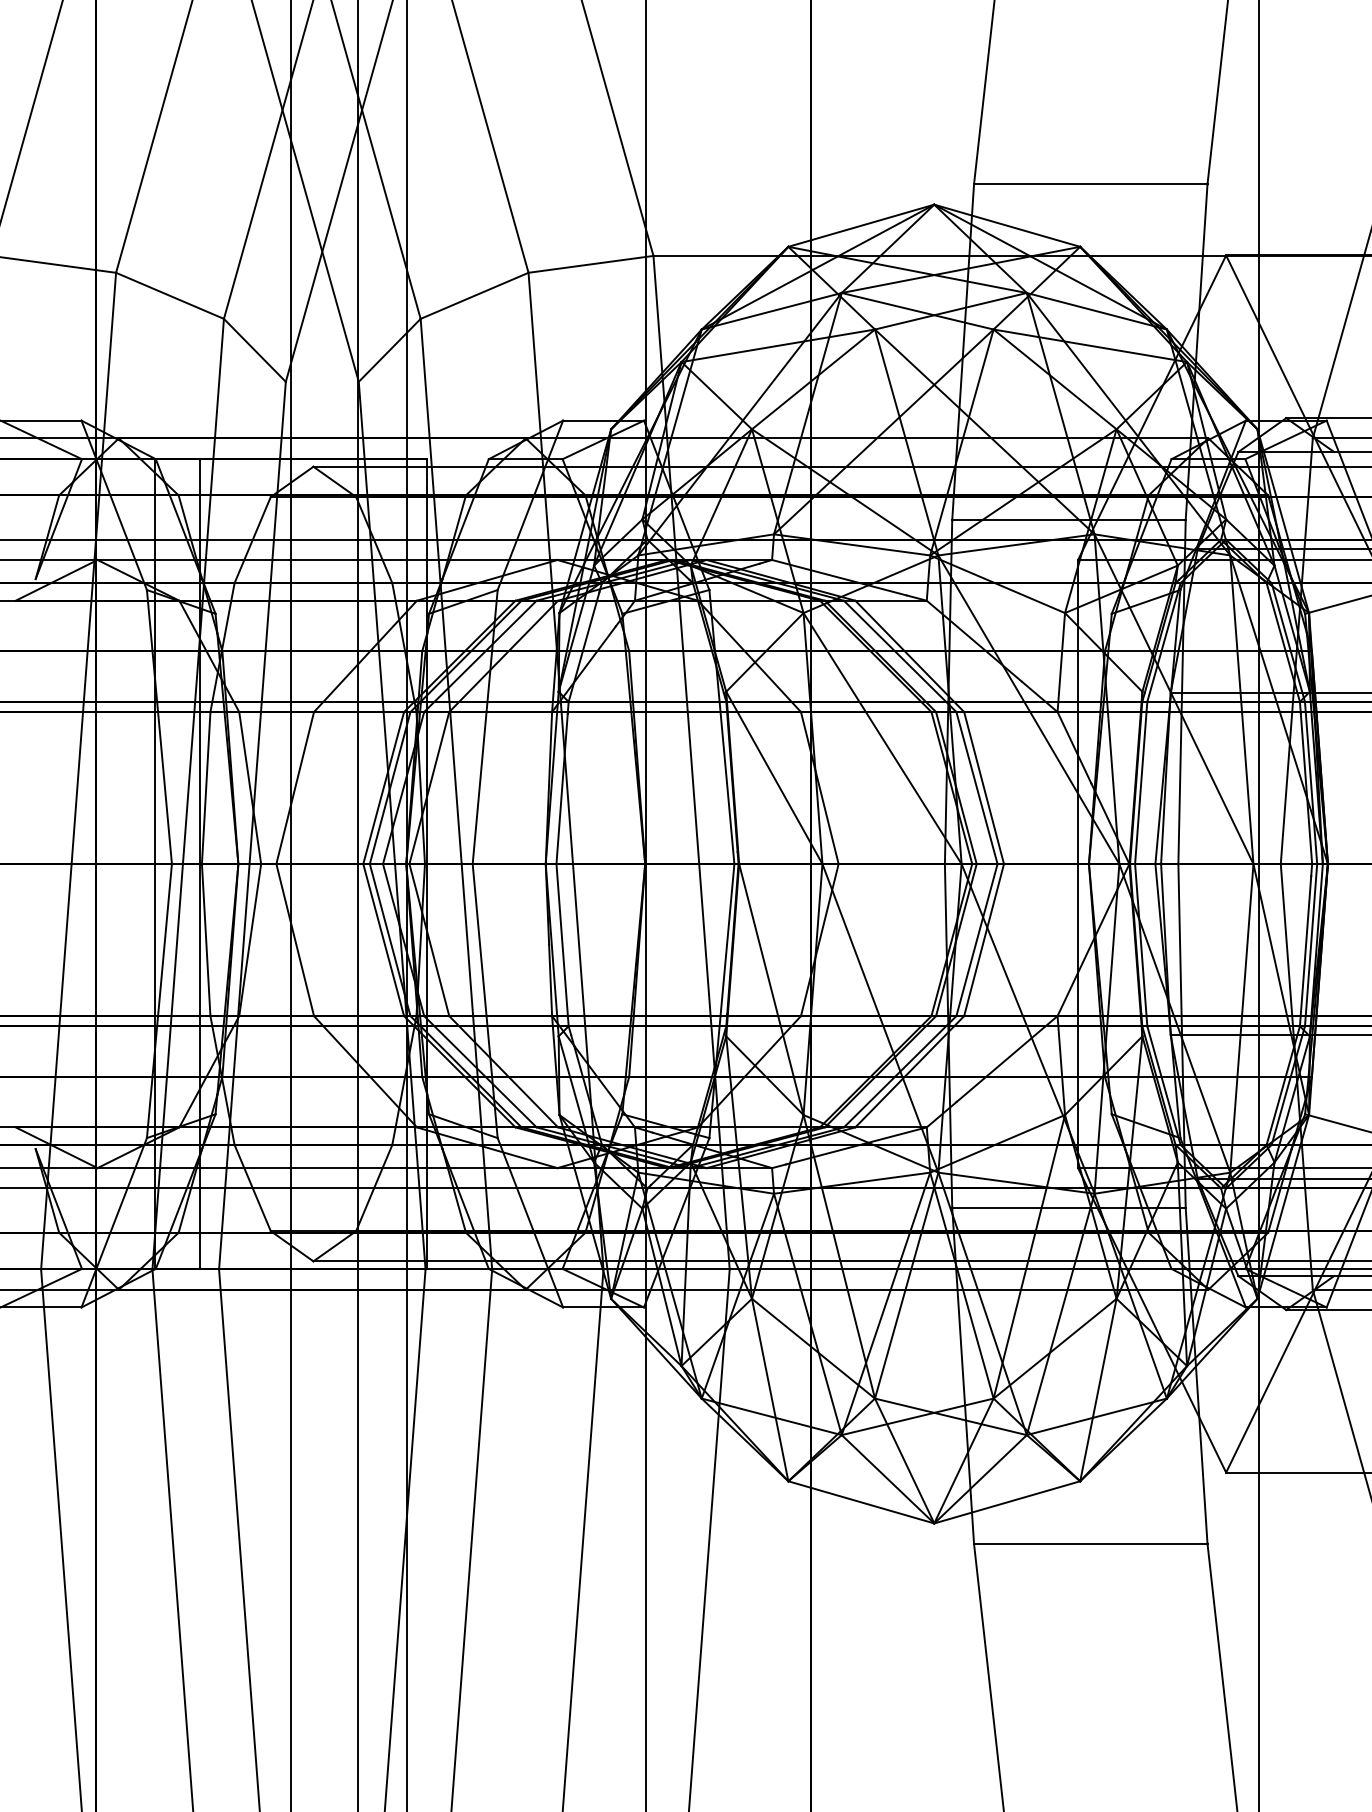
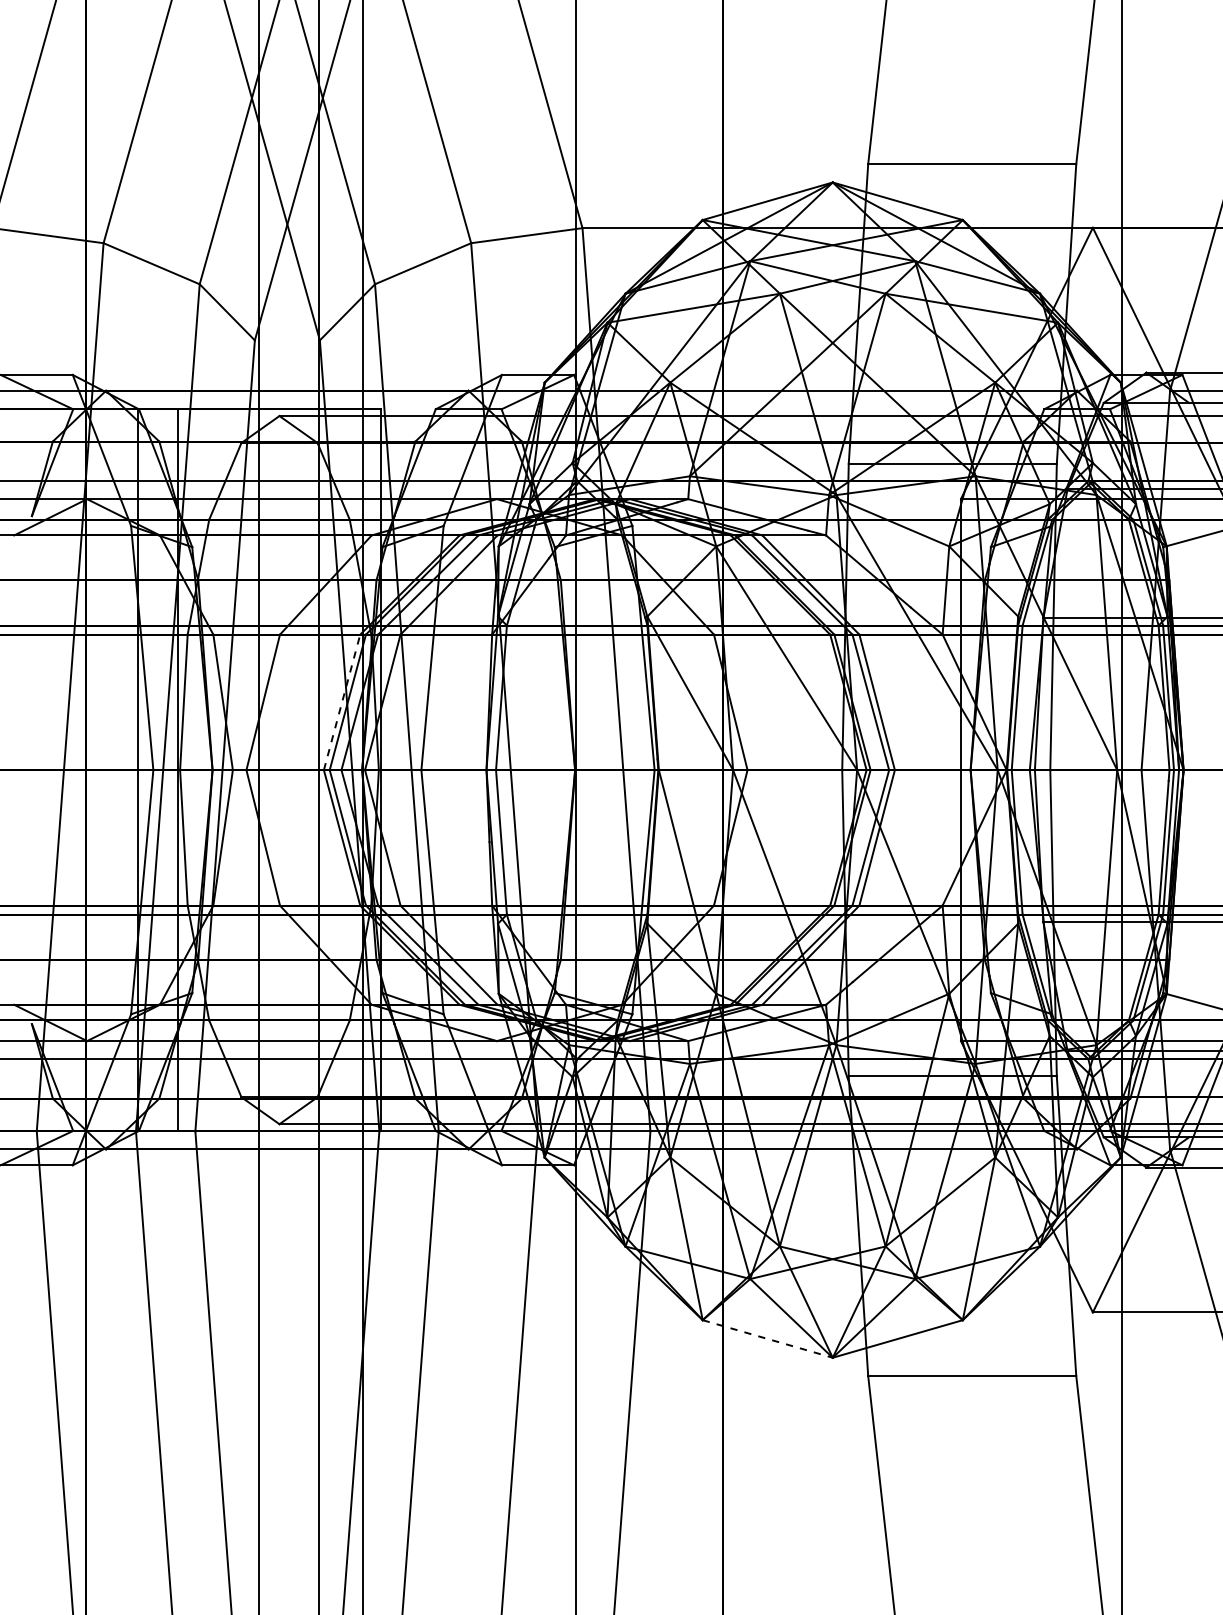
line: (384, 787) -> (342, 701), solid -> dashed
line: (861, 1501) -> (767, 1338), solid -> dashed

